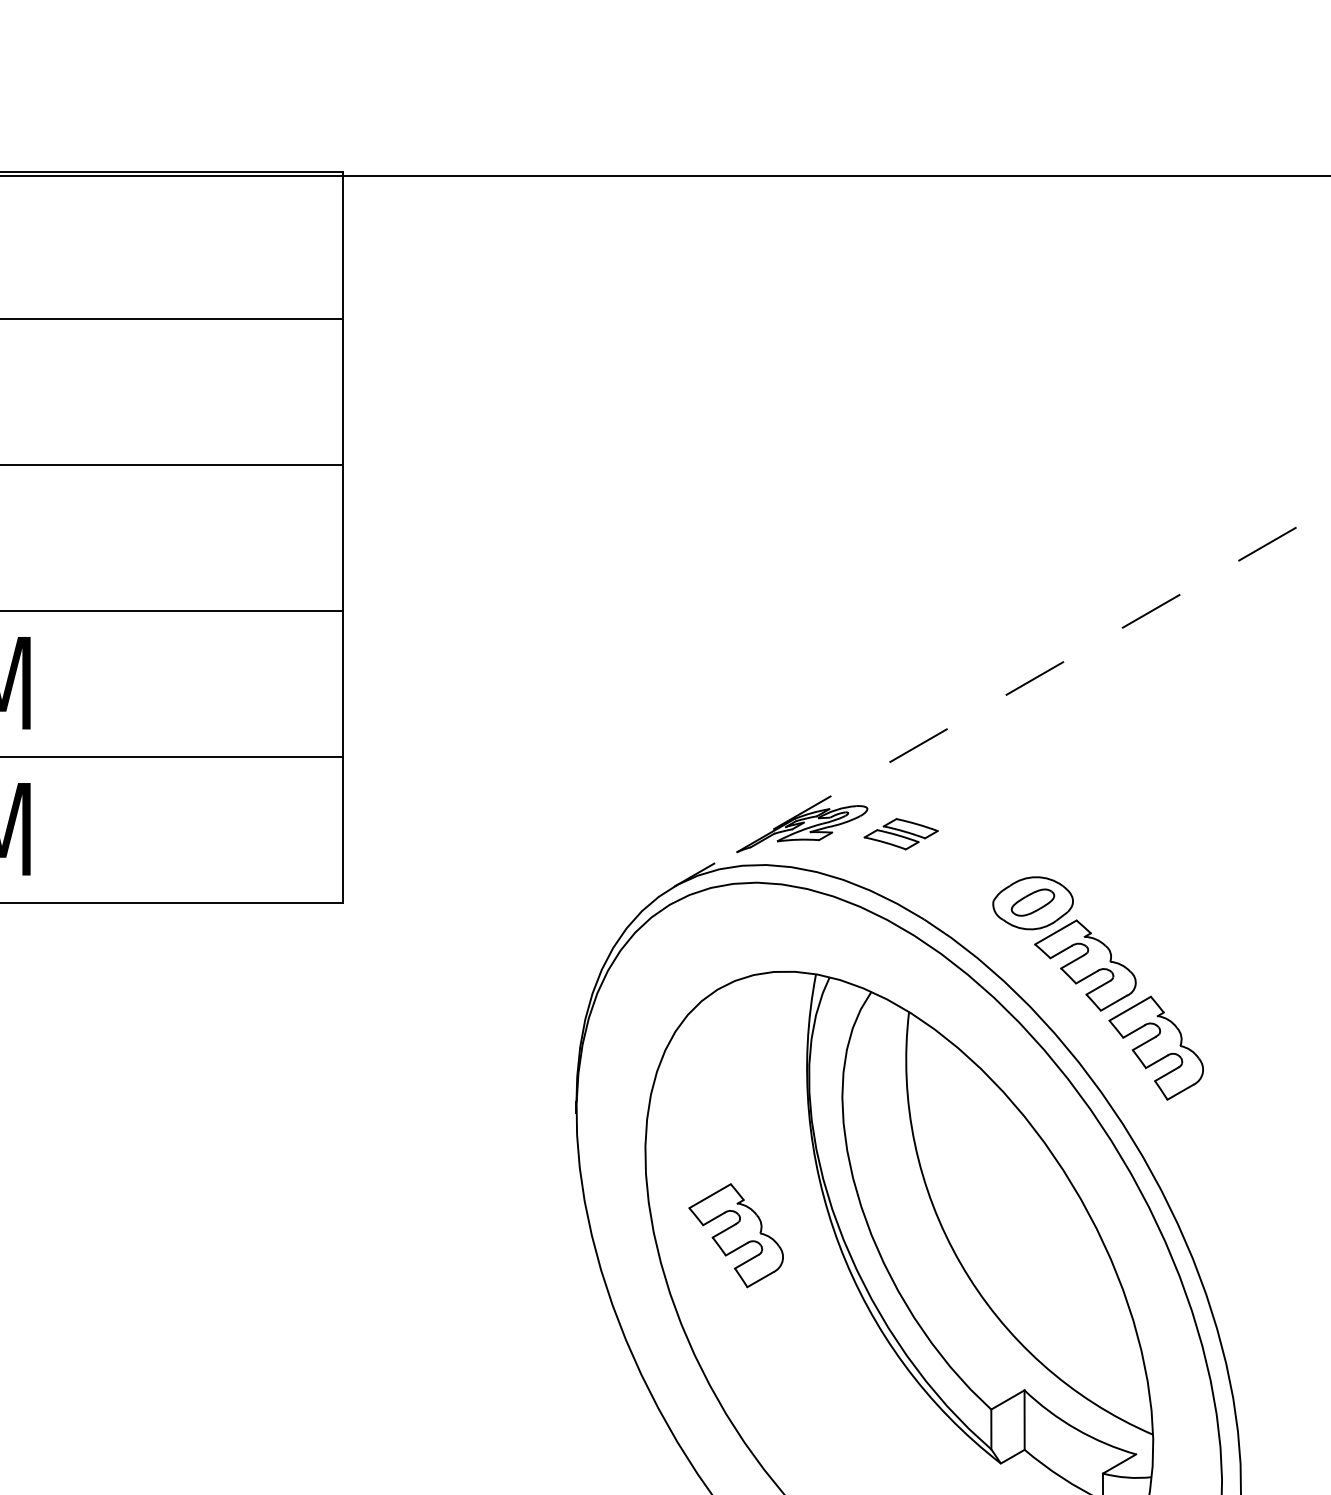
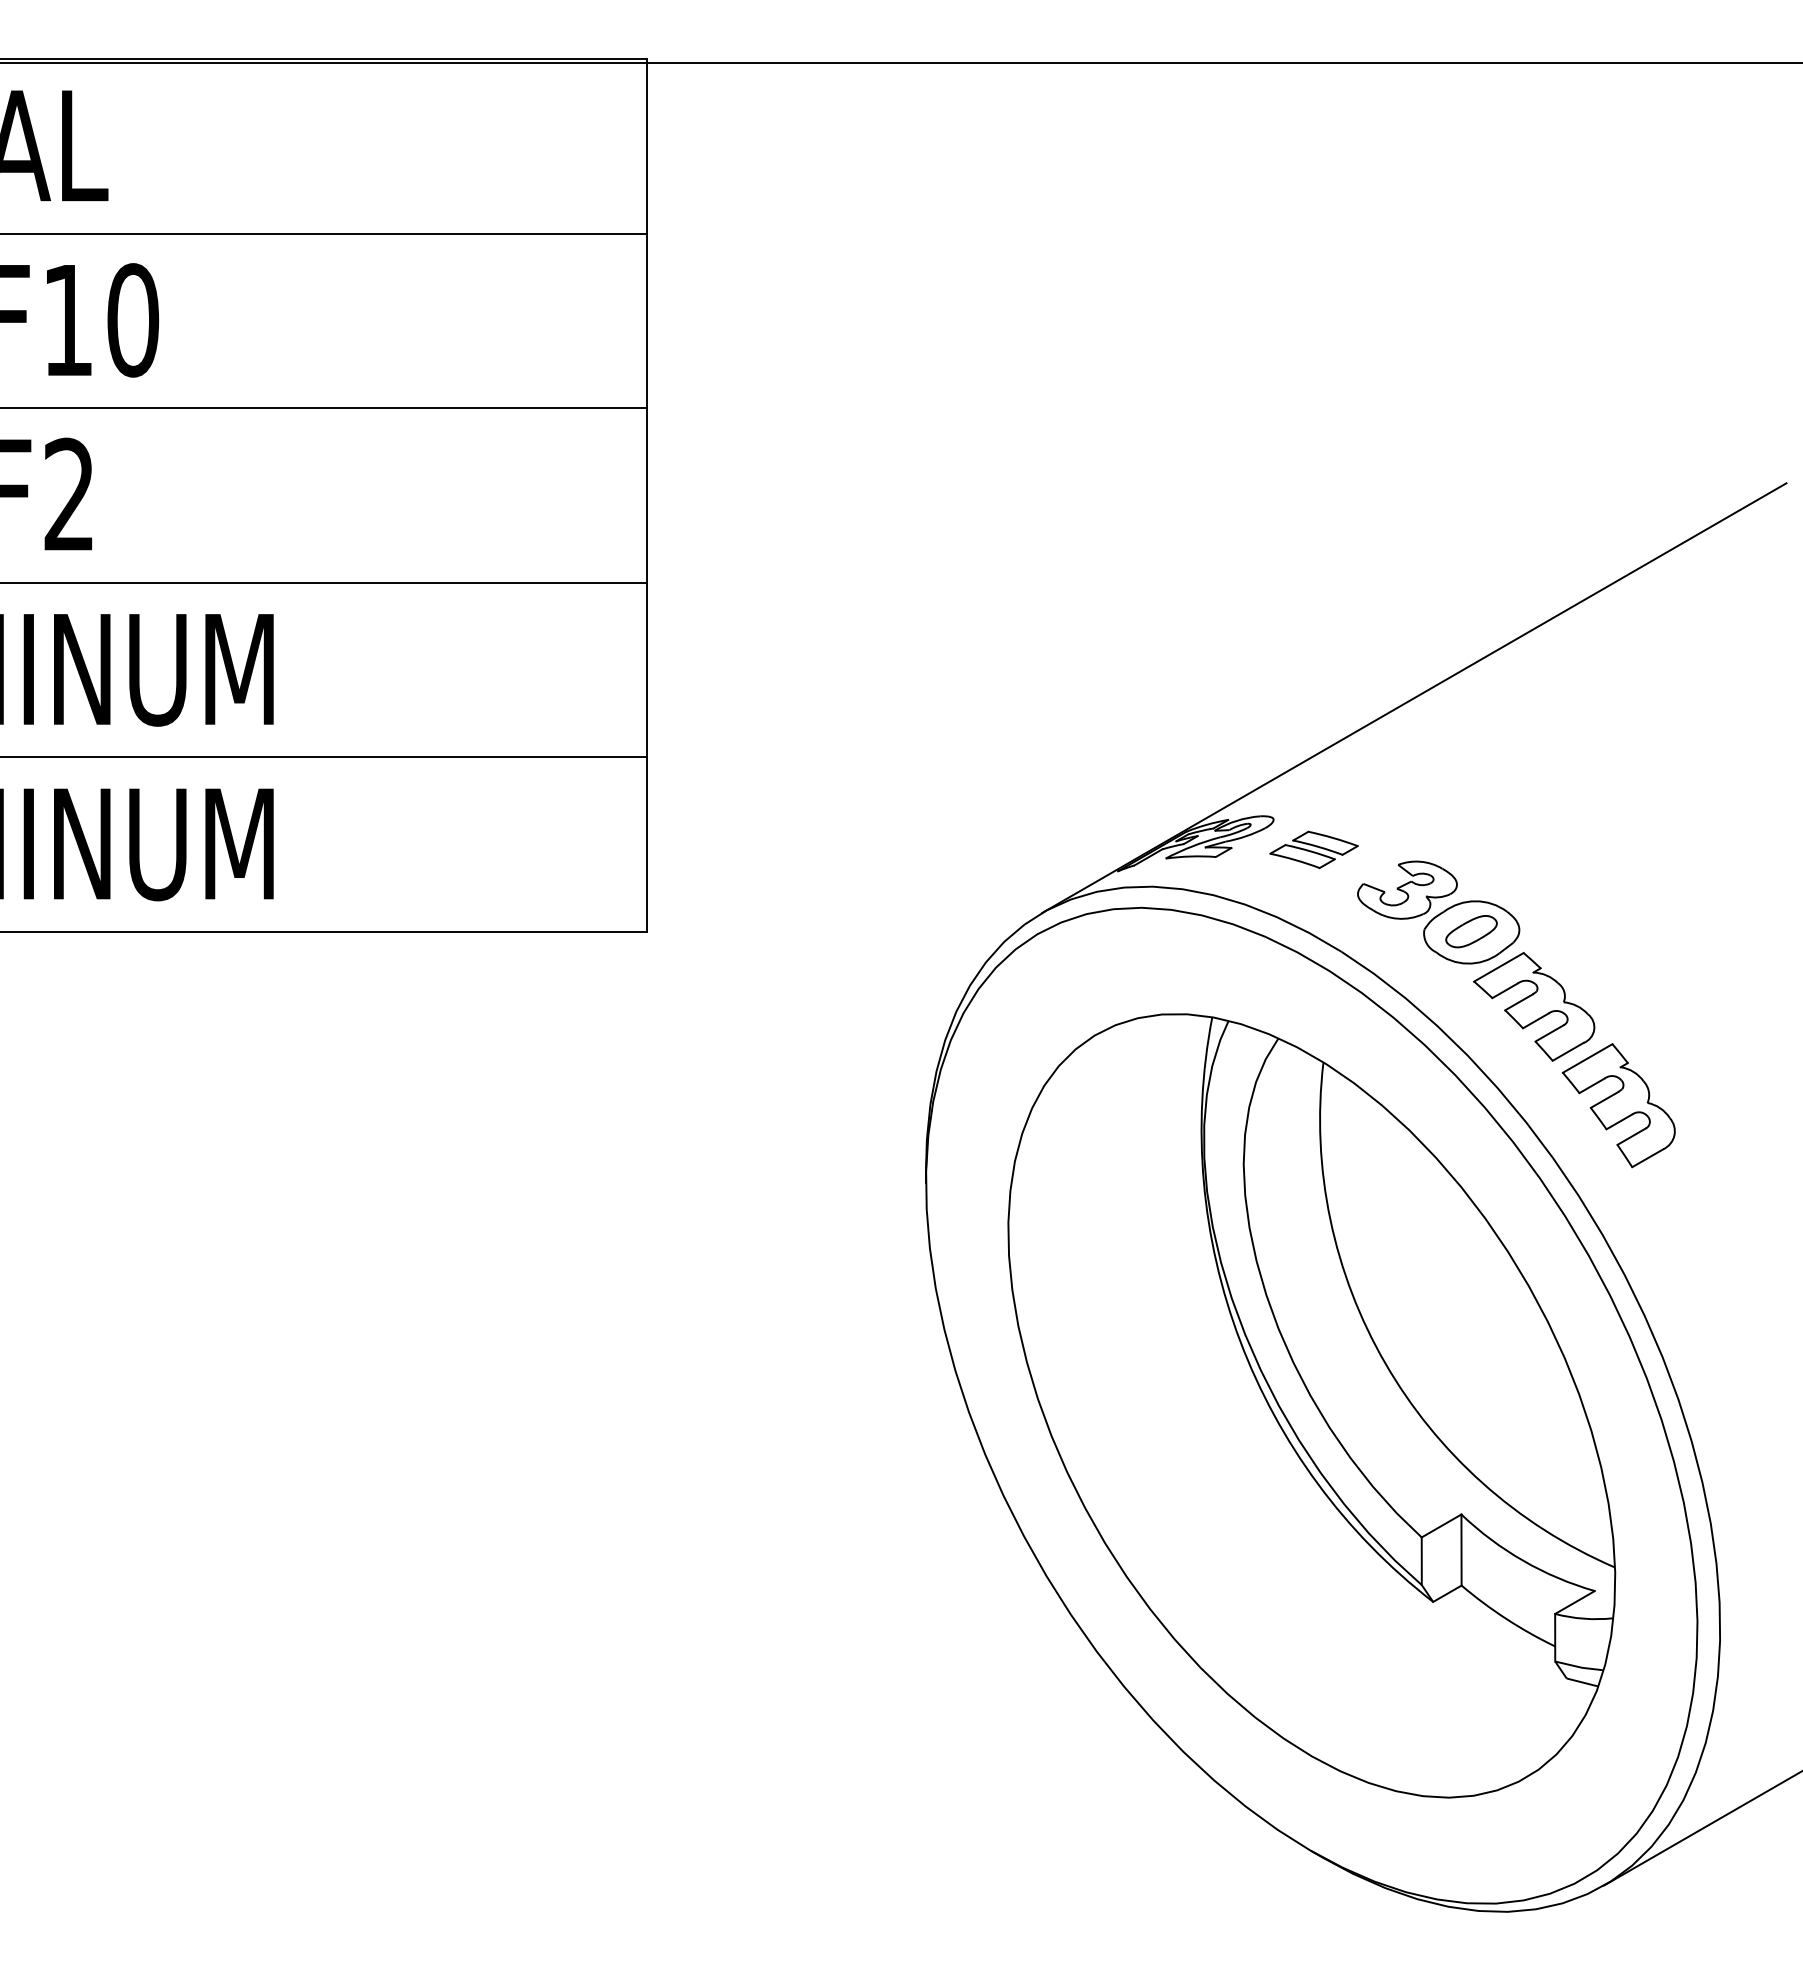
line: (985, 707) -> (1414, 698), dashed -> solid
part: (979, 867) -> (1407, 889), added
part: (735, 1235) -> (1116, 1329), removed

